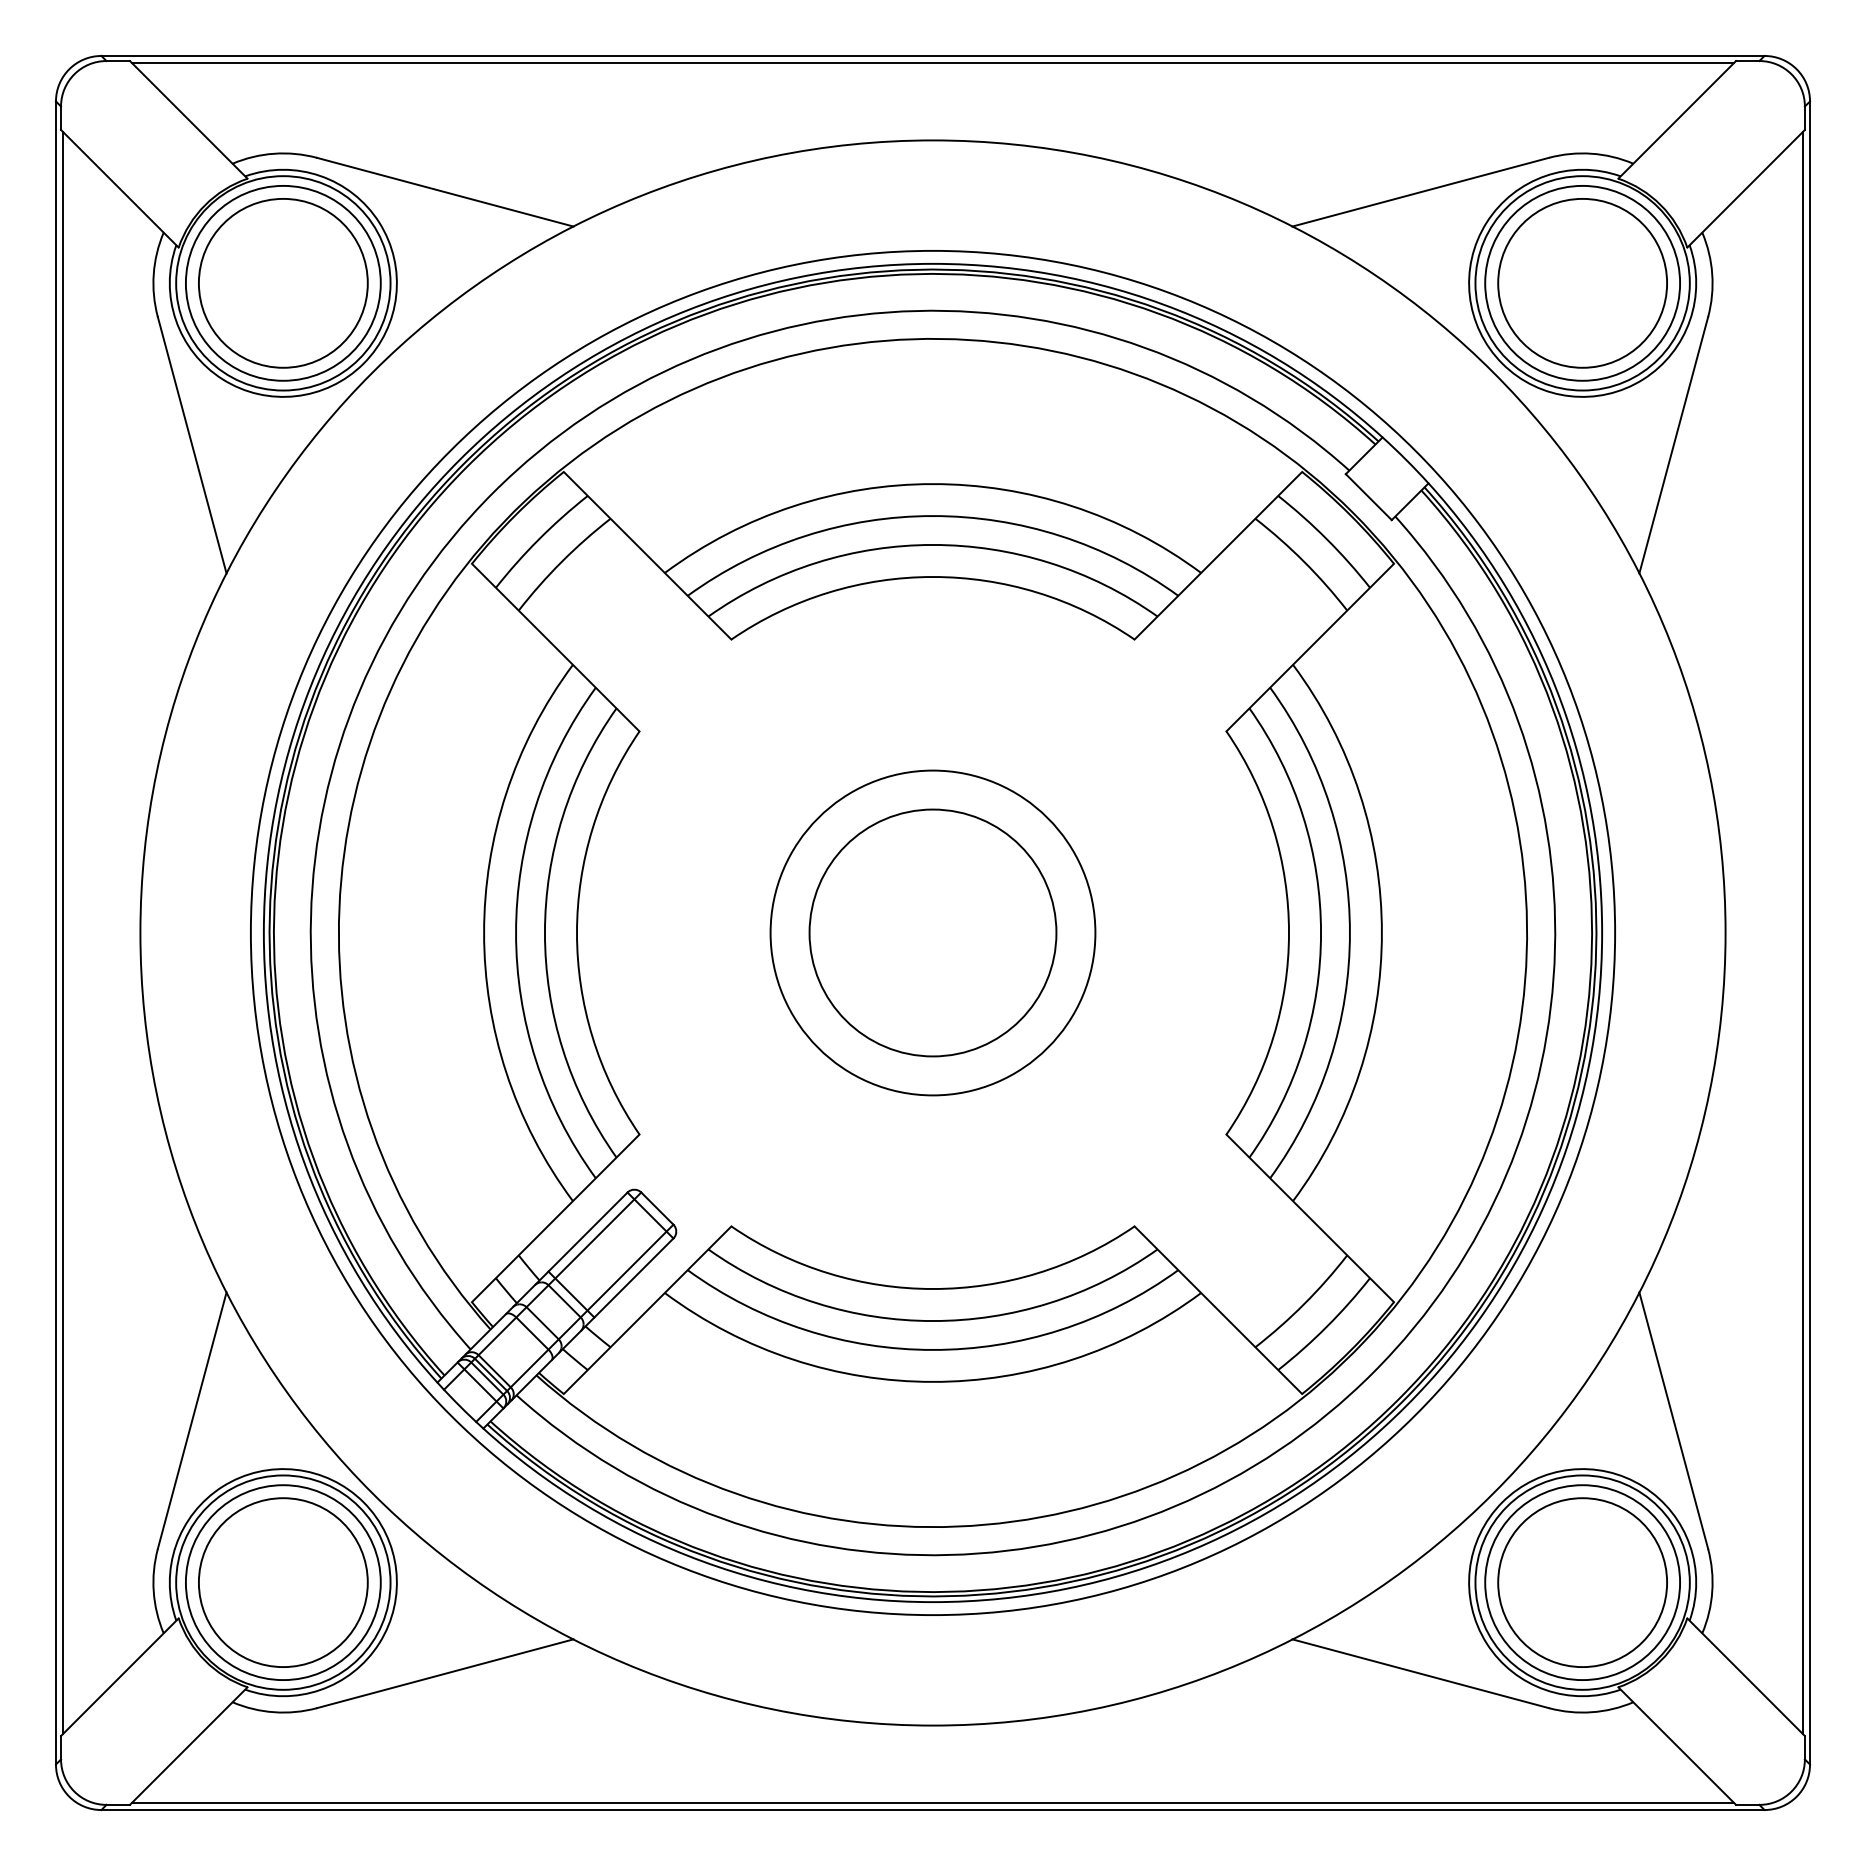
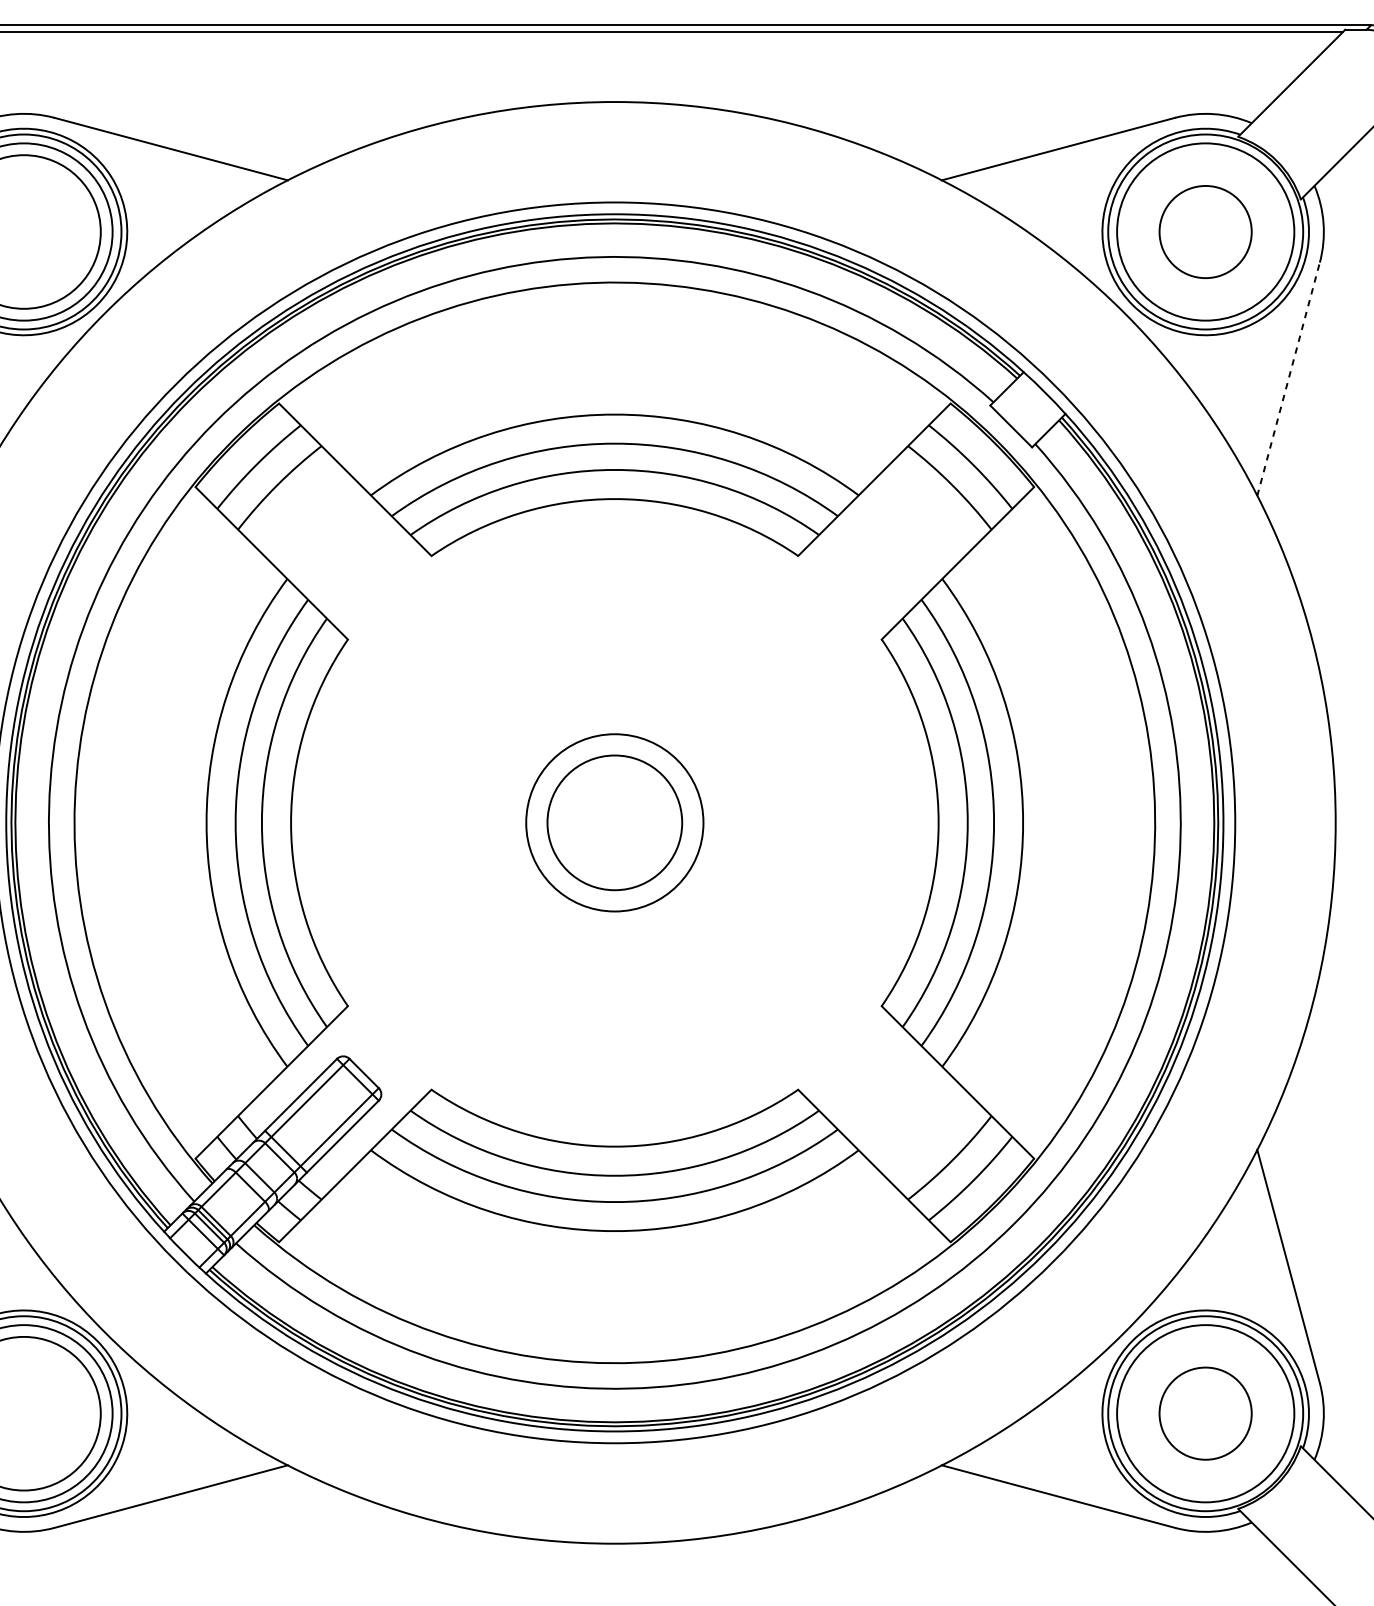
circle: (1582, 283) -> (1205, 232), size x0.6
line: (1673, 445) -> (1288, 379), solid -> dashed
circle: (932, 932) -> (614, 822), size x0.6
circle: (932, 932) -> (614, 822), size x0.6
circle: (1582, 1582) -> (1205, 1413), size x0.6

